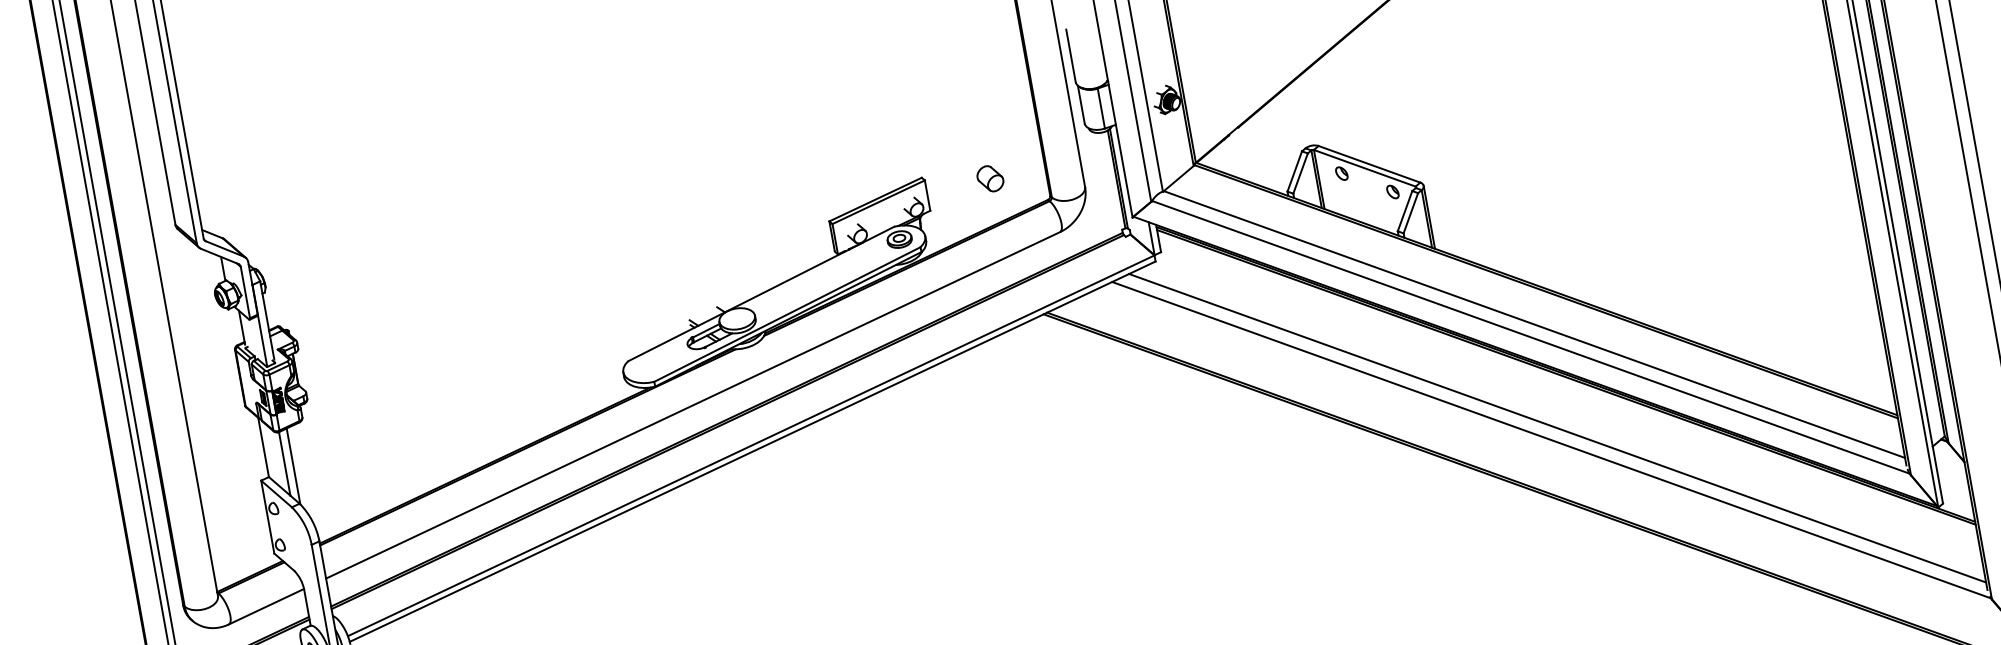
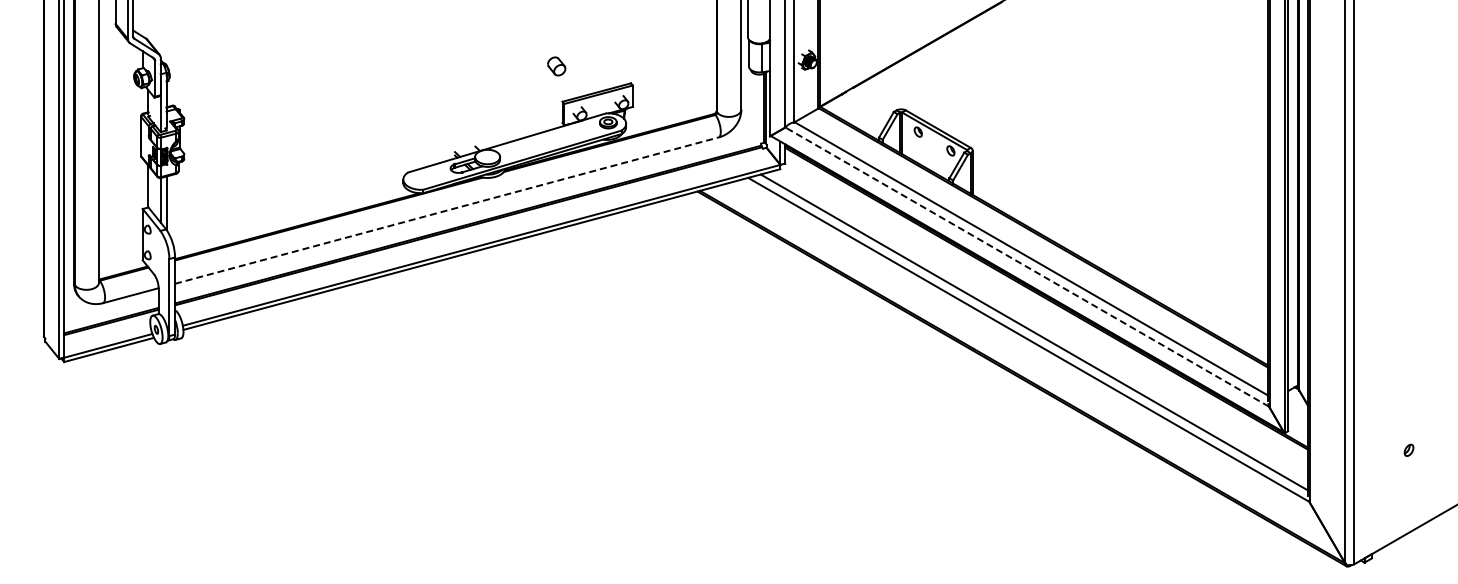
part: (990, 178) -> (556, 66), moved
line: (1529, 336) -> (1026, 266), solid -> dashed
line: (692, 405) -> (446, 210), solid -> dashed

